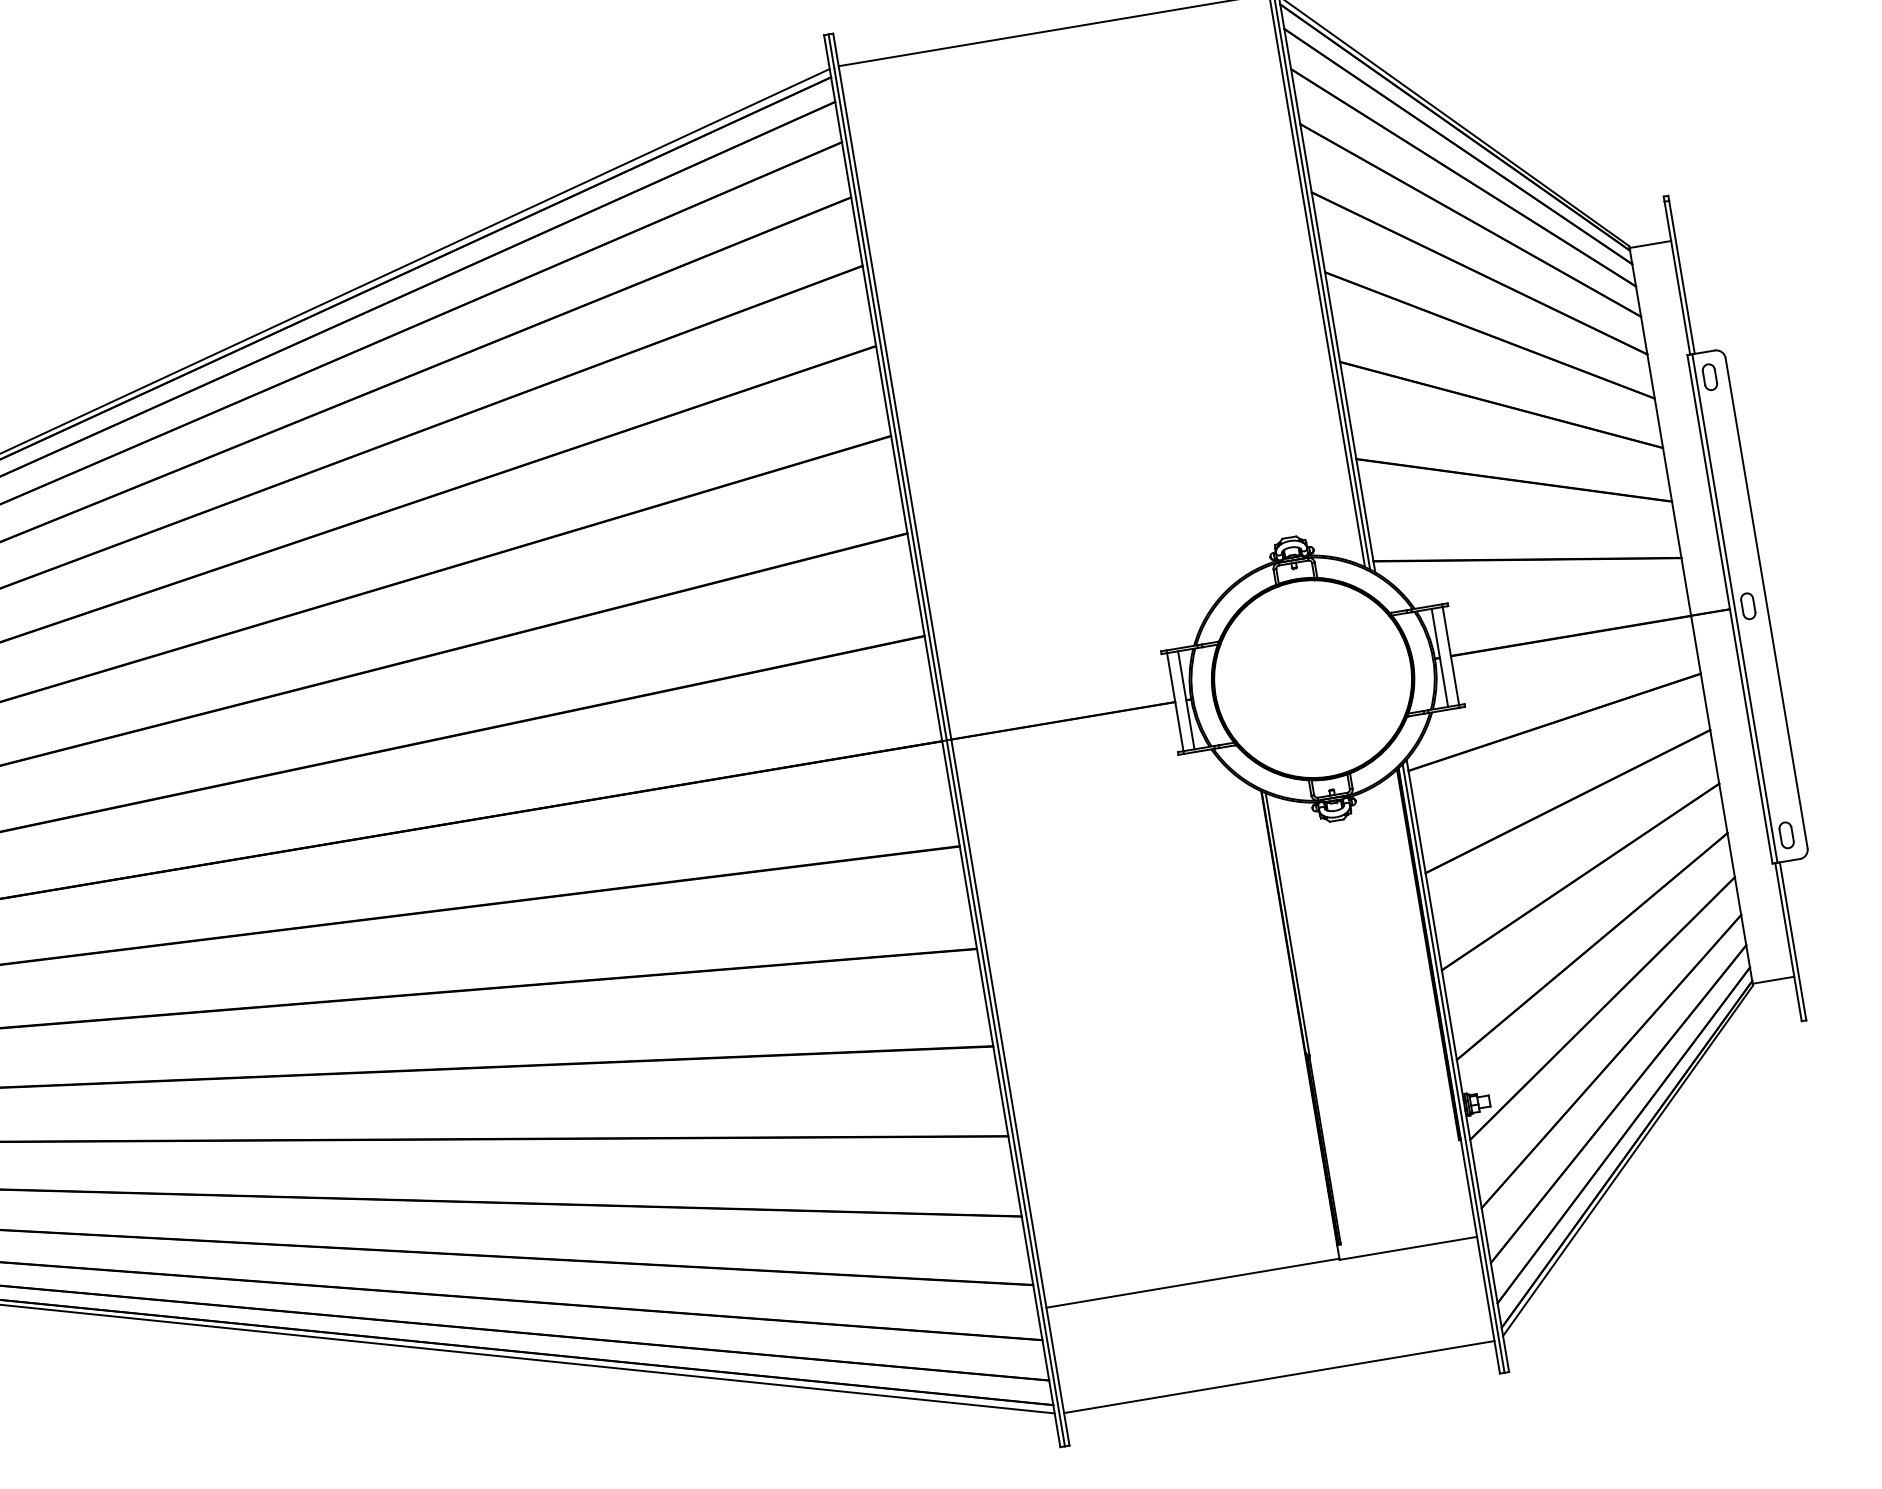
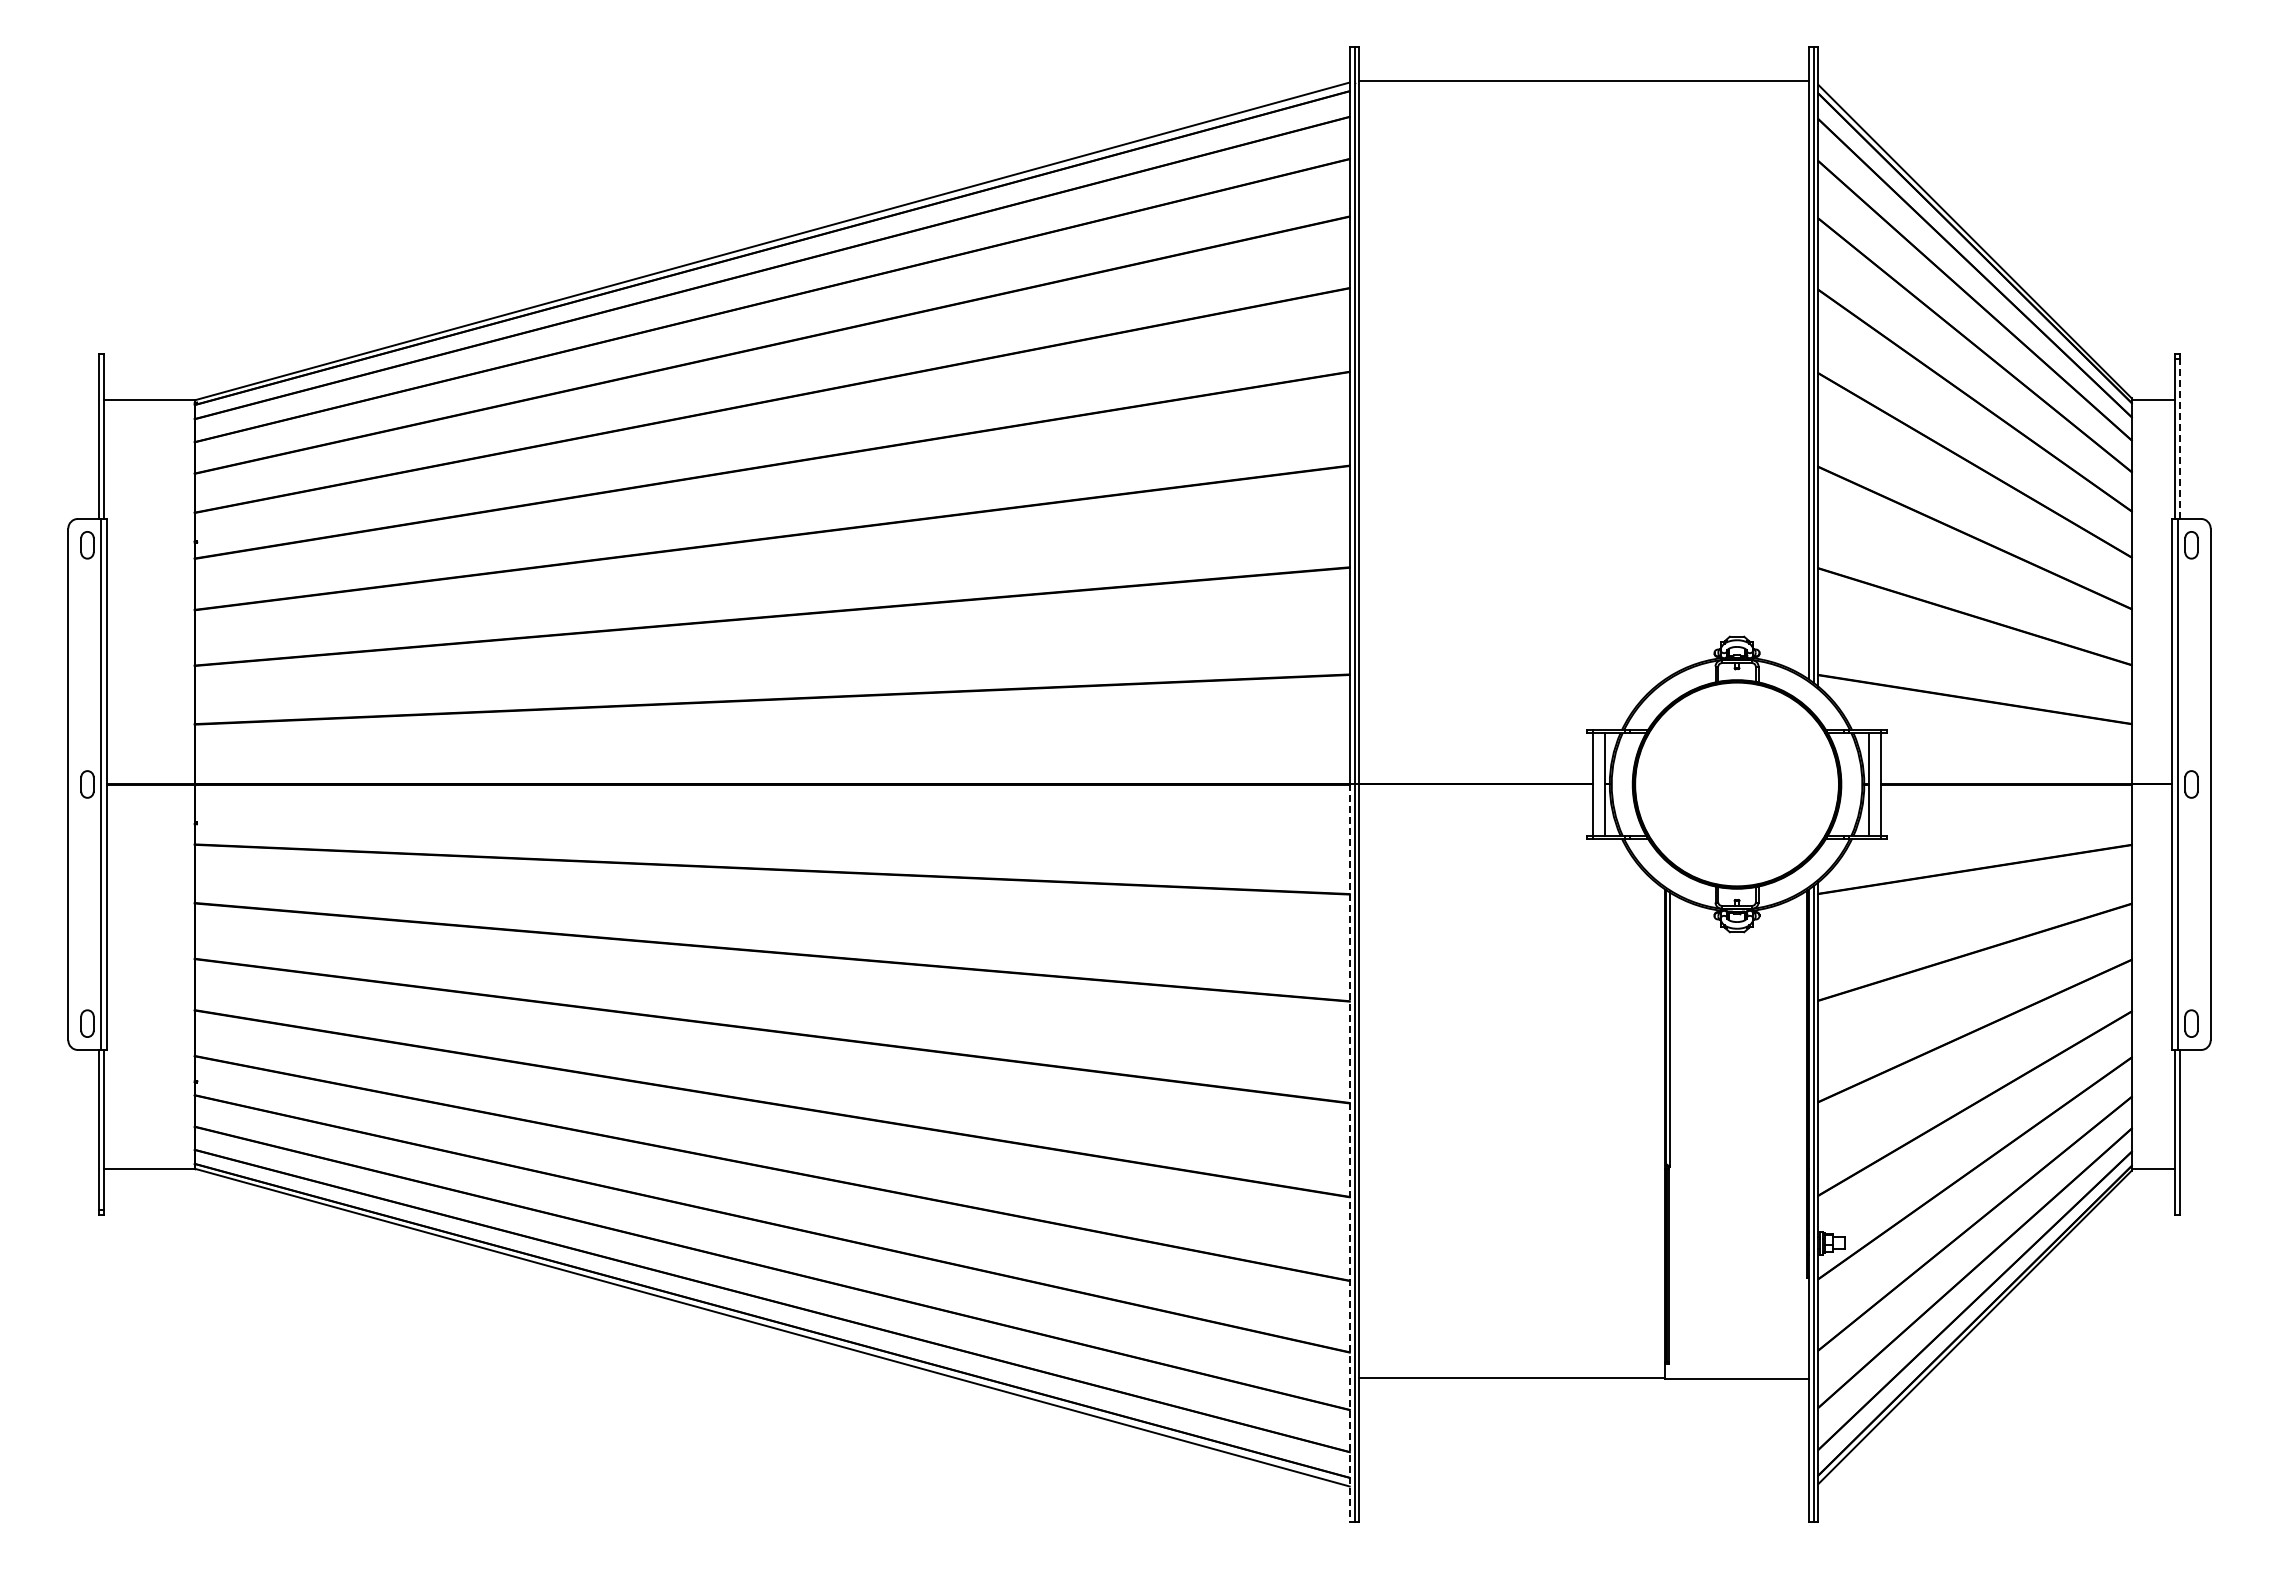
line: (1682, 277) -> (2180, 439), solid -> dashed
line: (1001, 1094) -> (1349, 1153), solid -> dashed
line: (1278, 1376) -> (1583, 1487), removed

